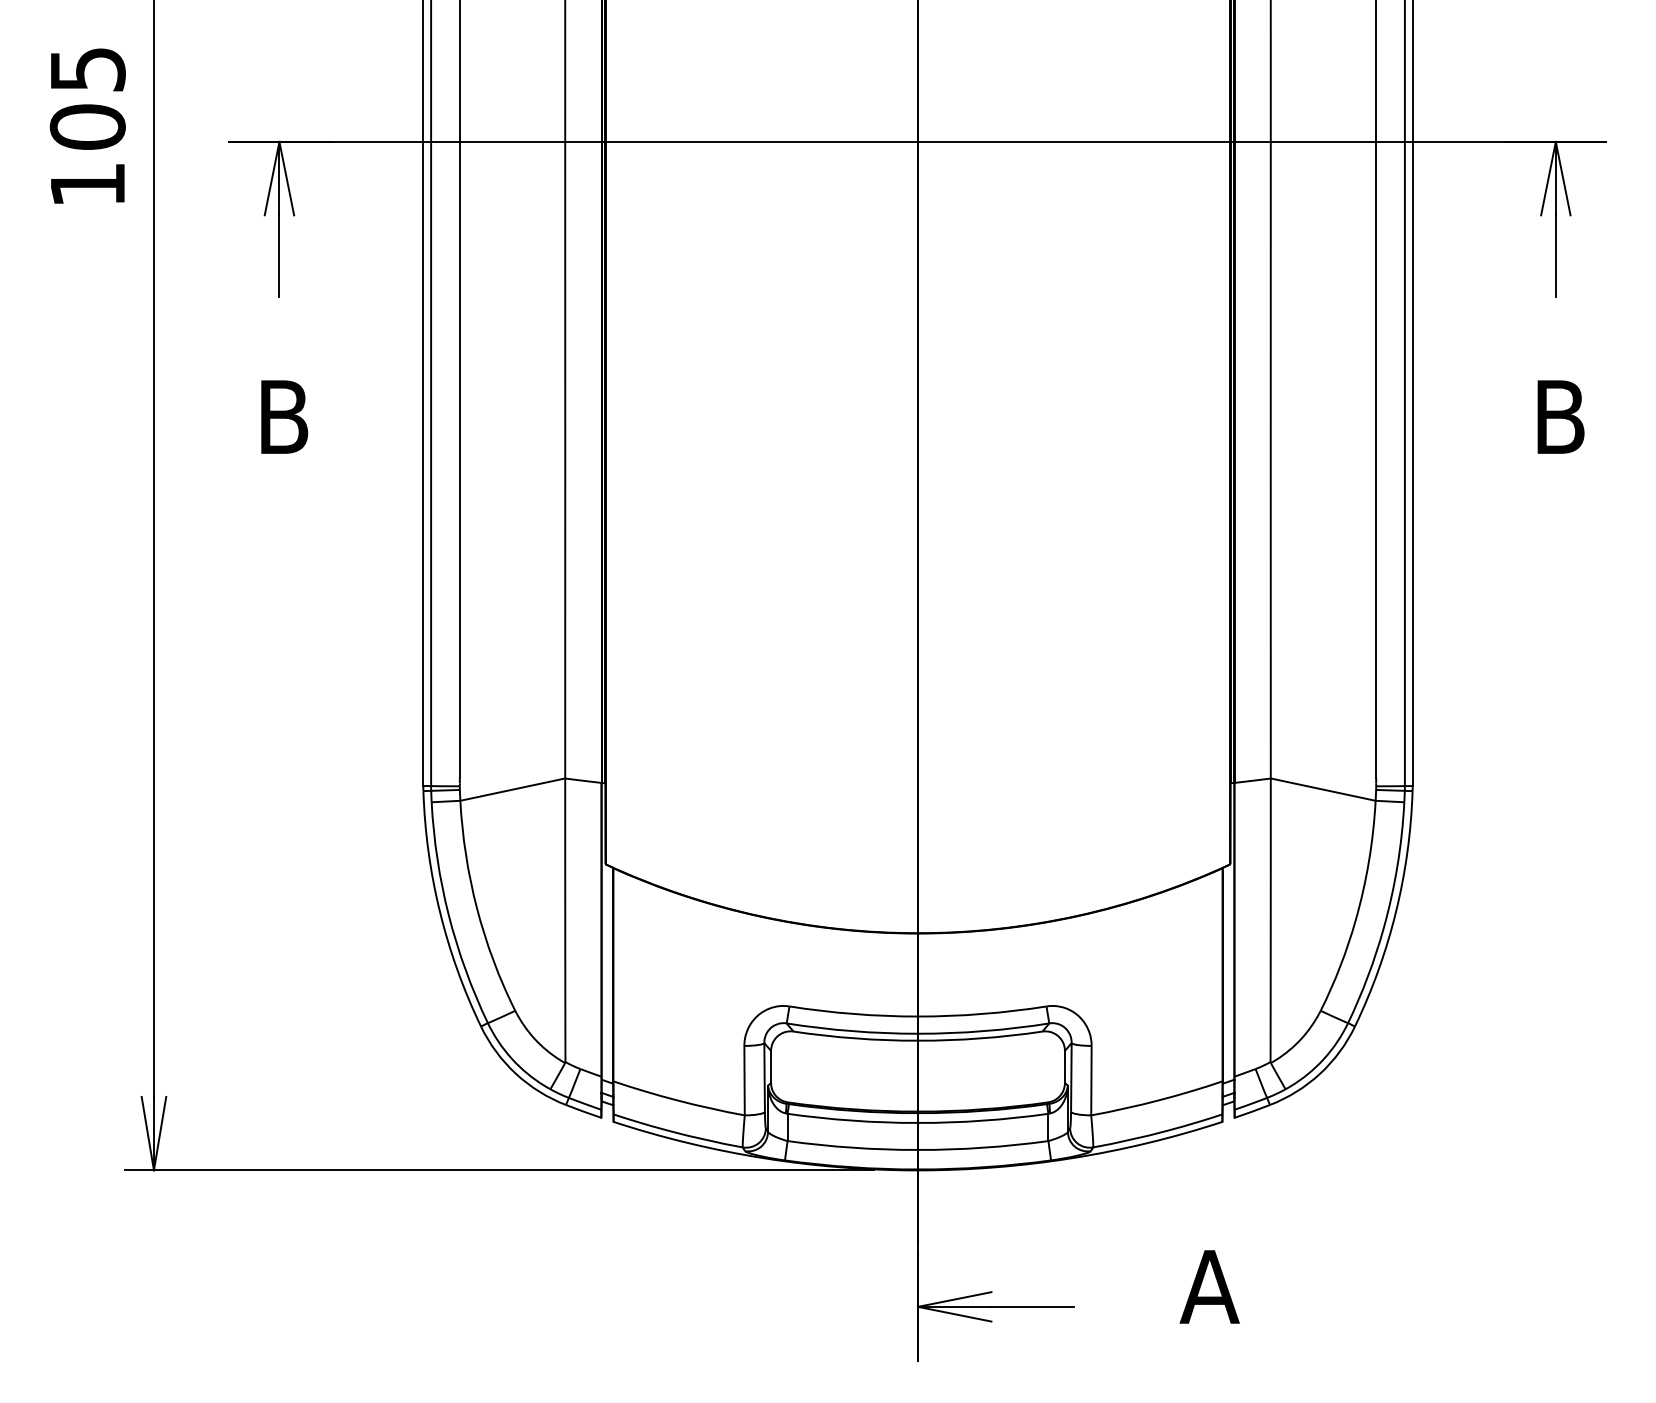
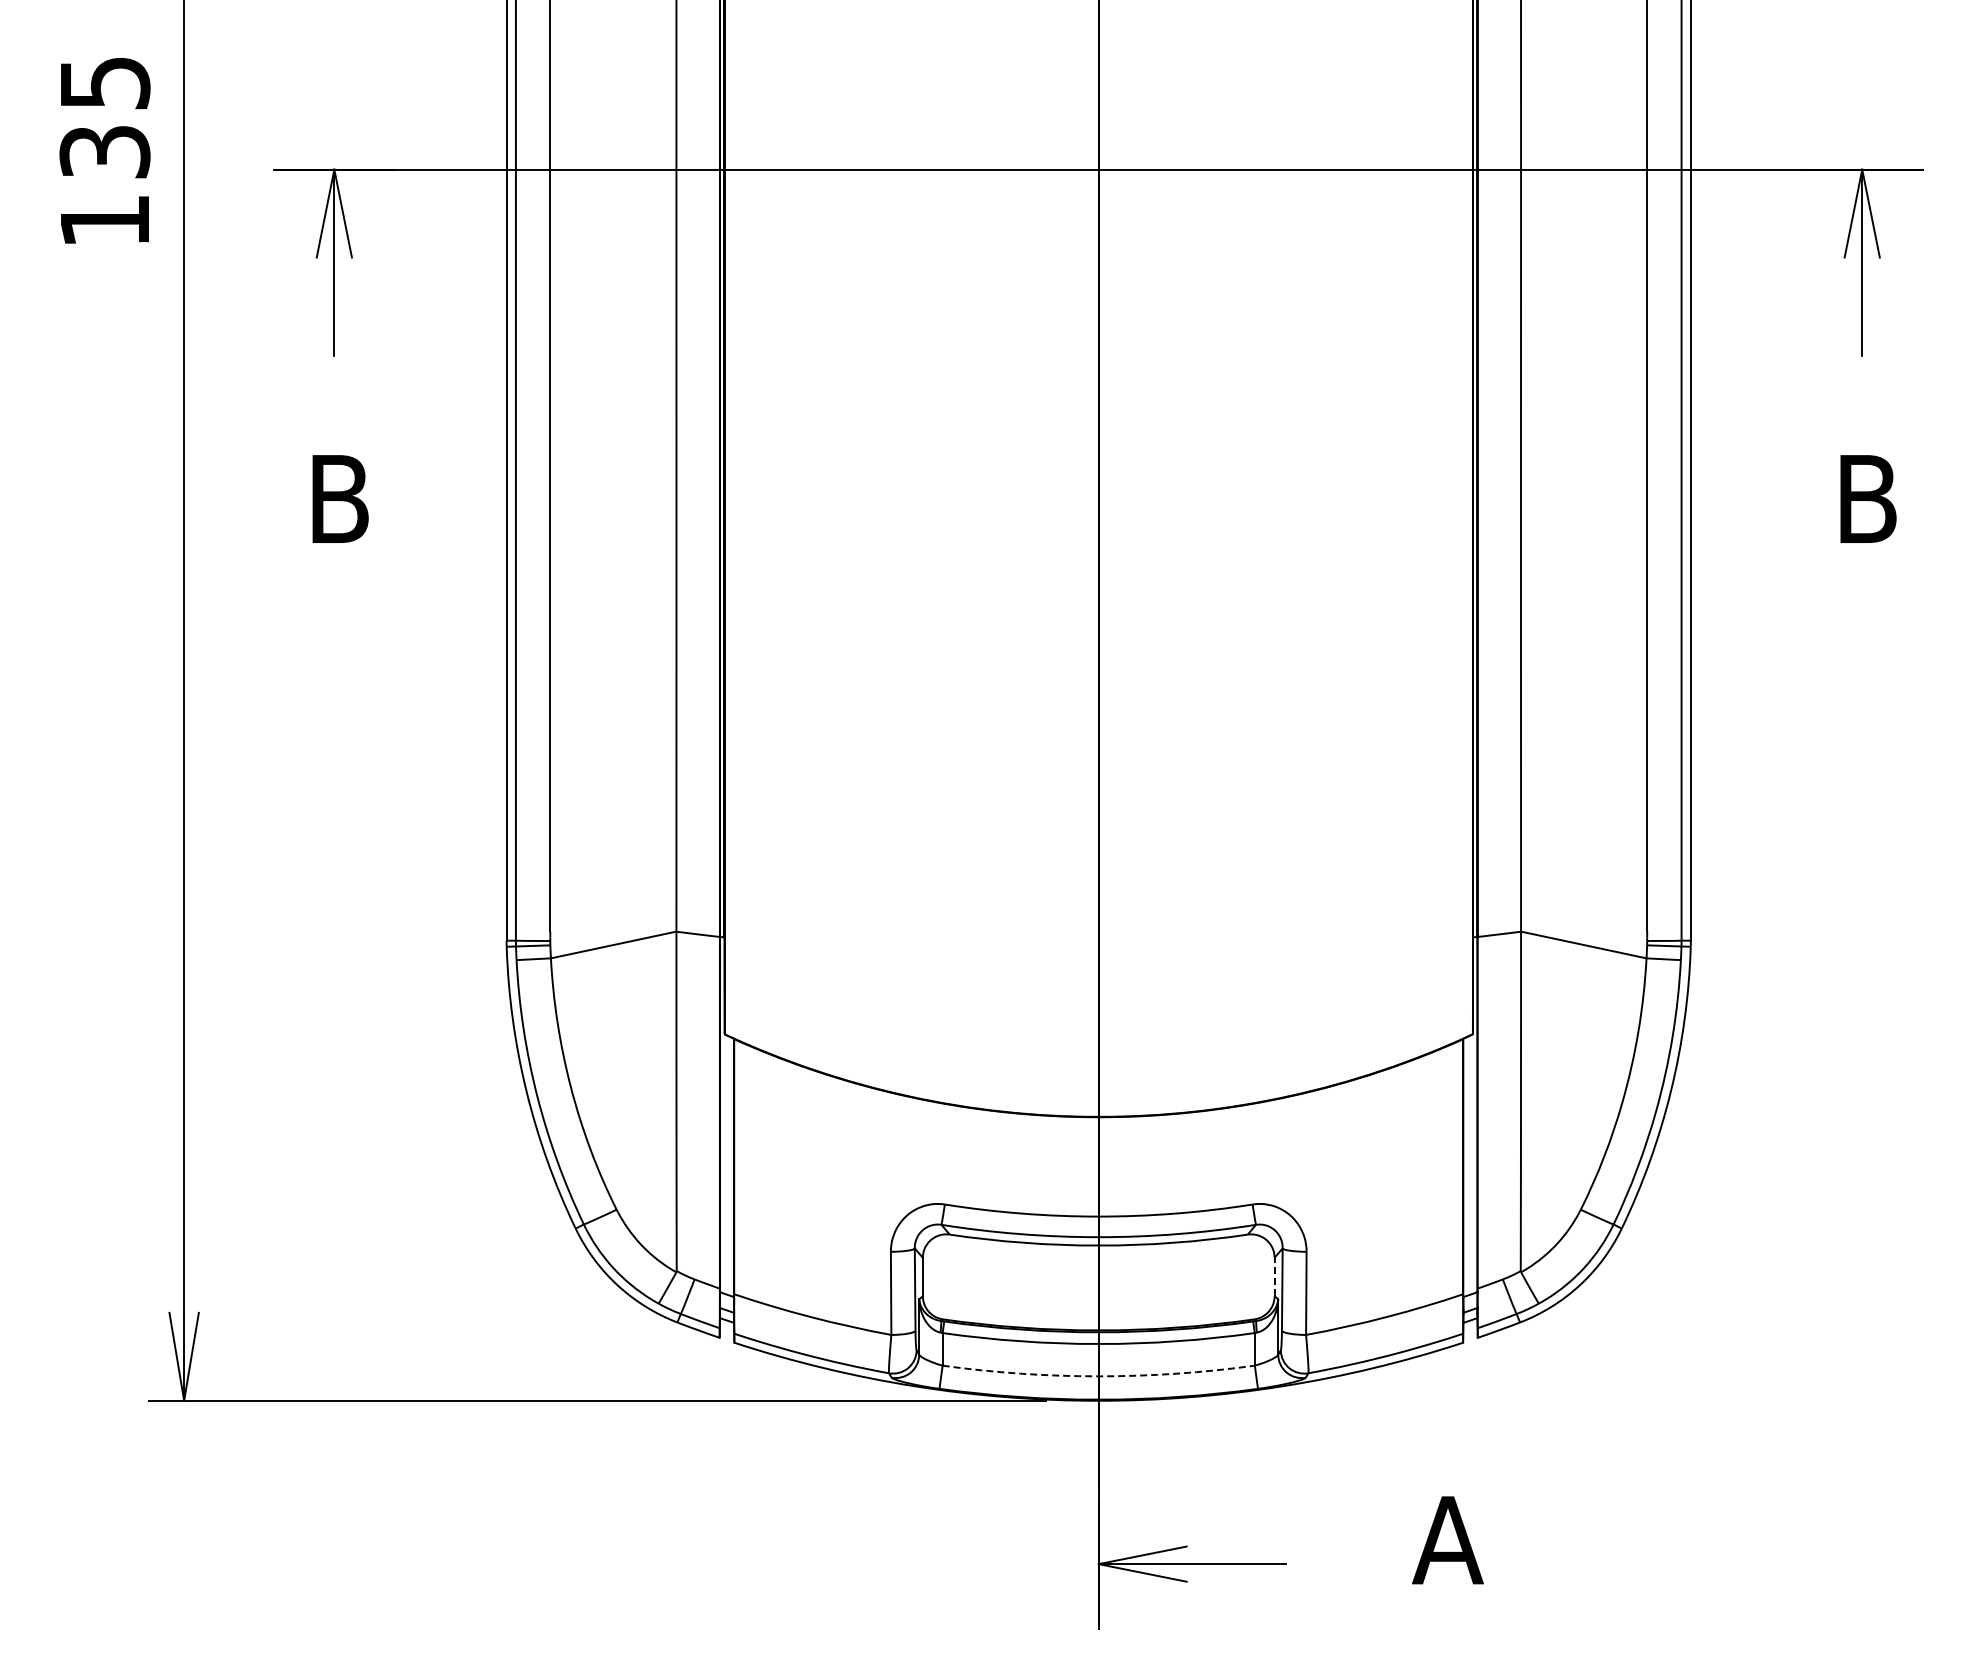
text: (87, 126) -> (104, 151), 105 -> 135
line: (1064, 1066) -> (1274, 1276), solid -> dashed
arc: (917, 1150) -> (1098, 1376), solid -> dashed

